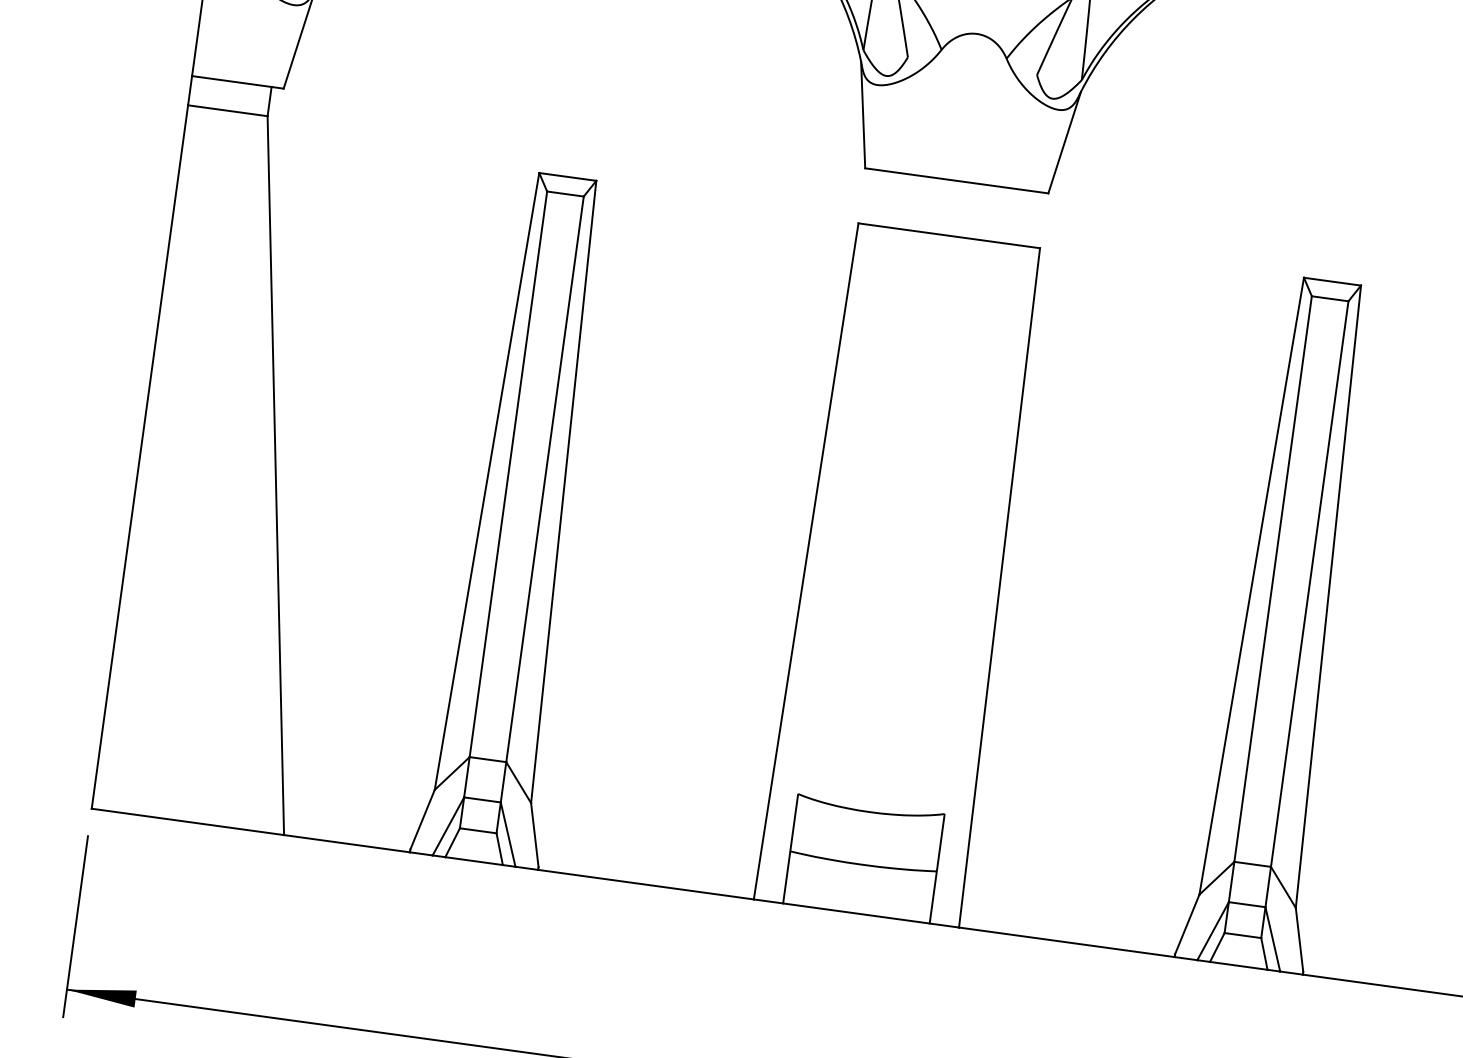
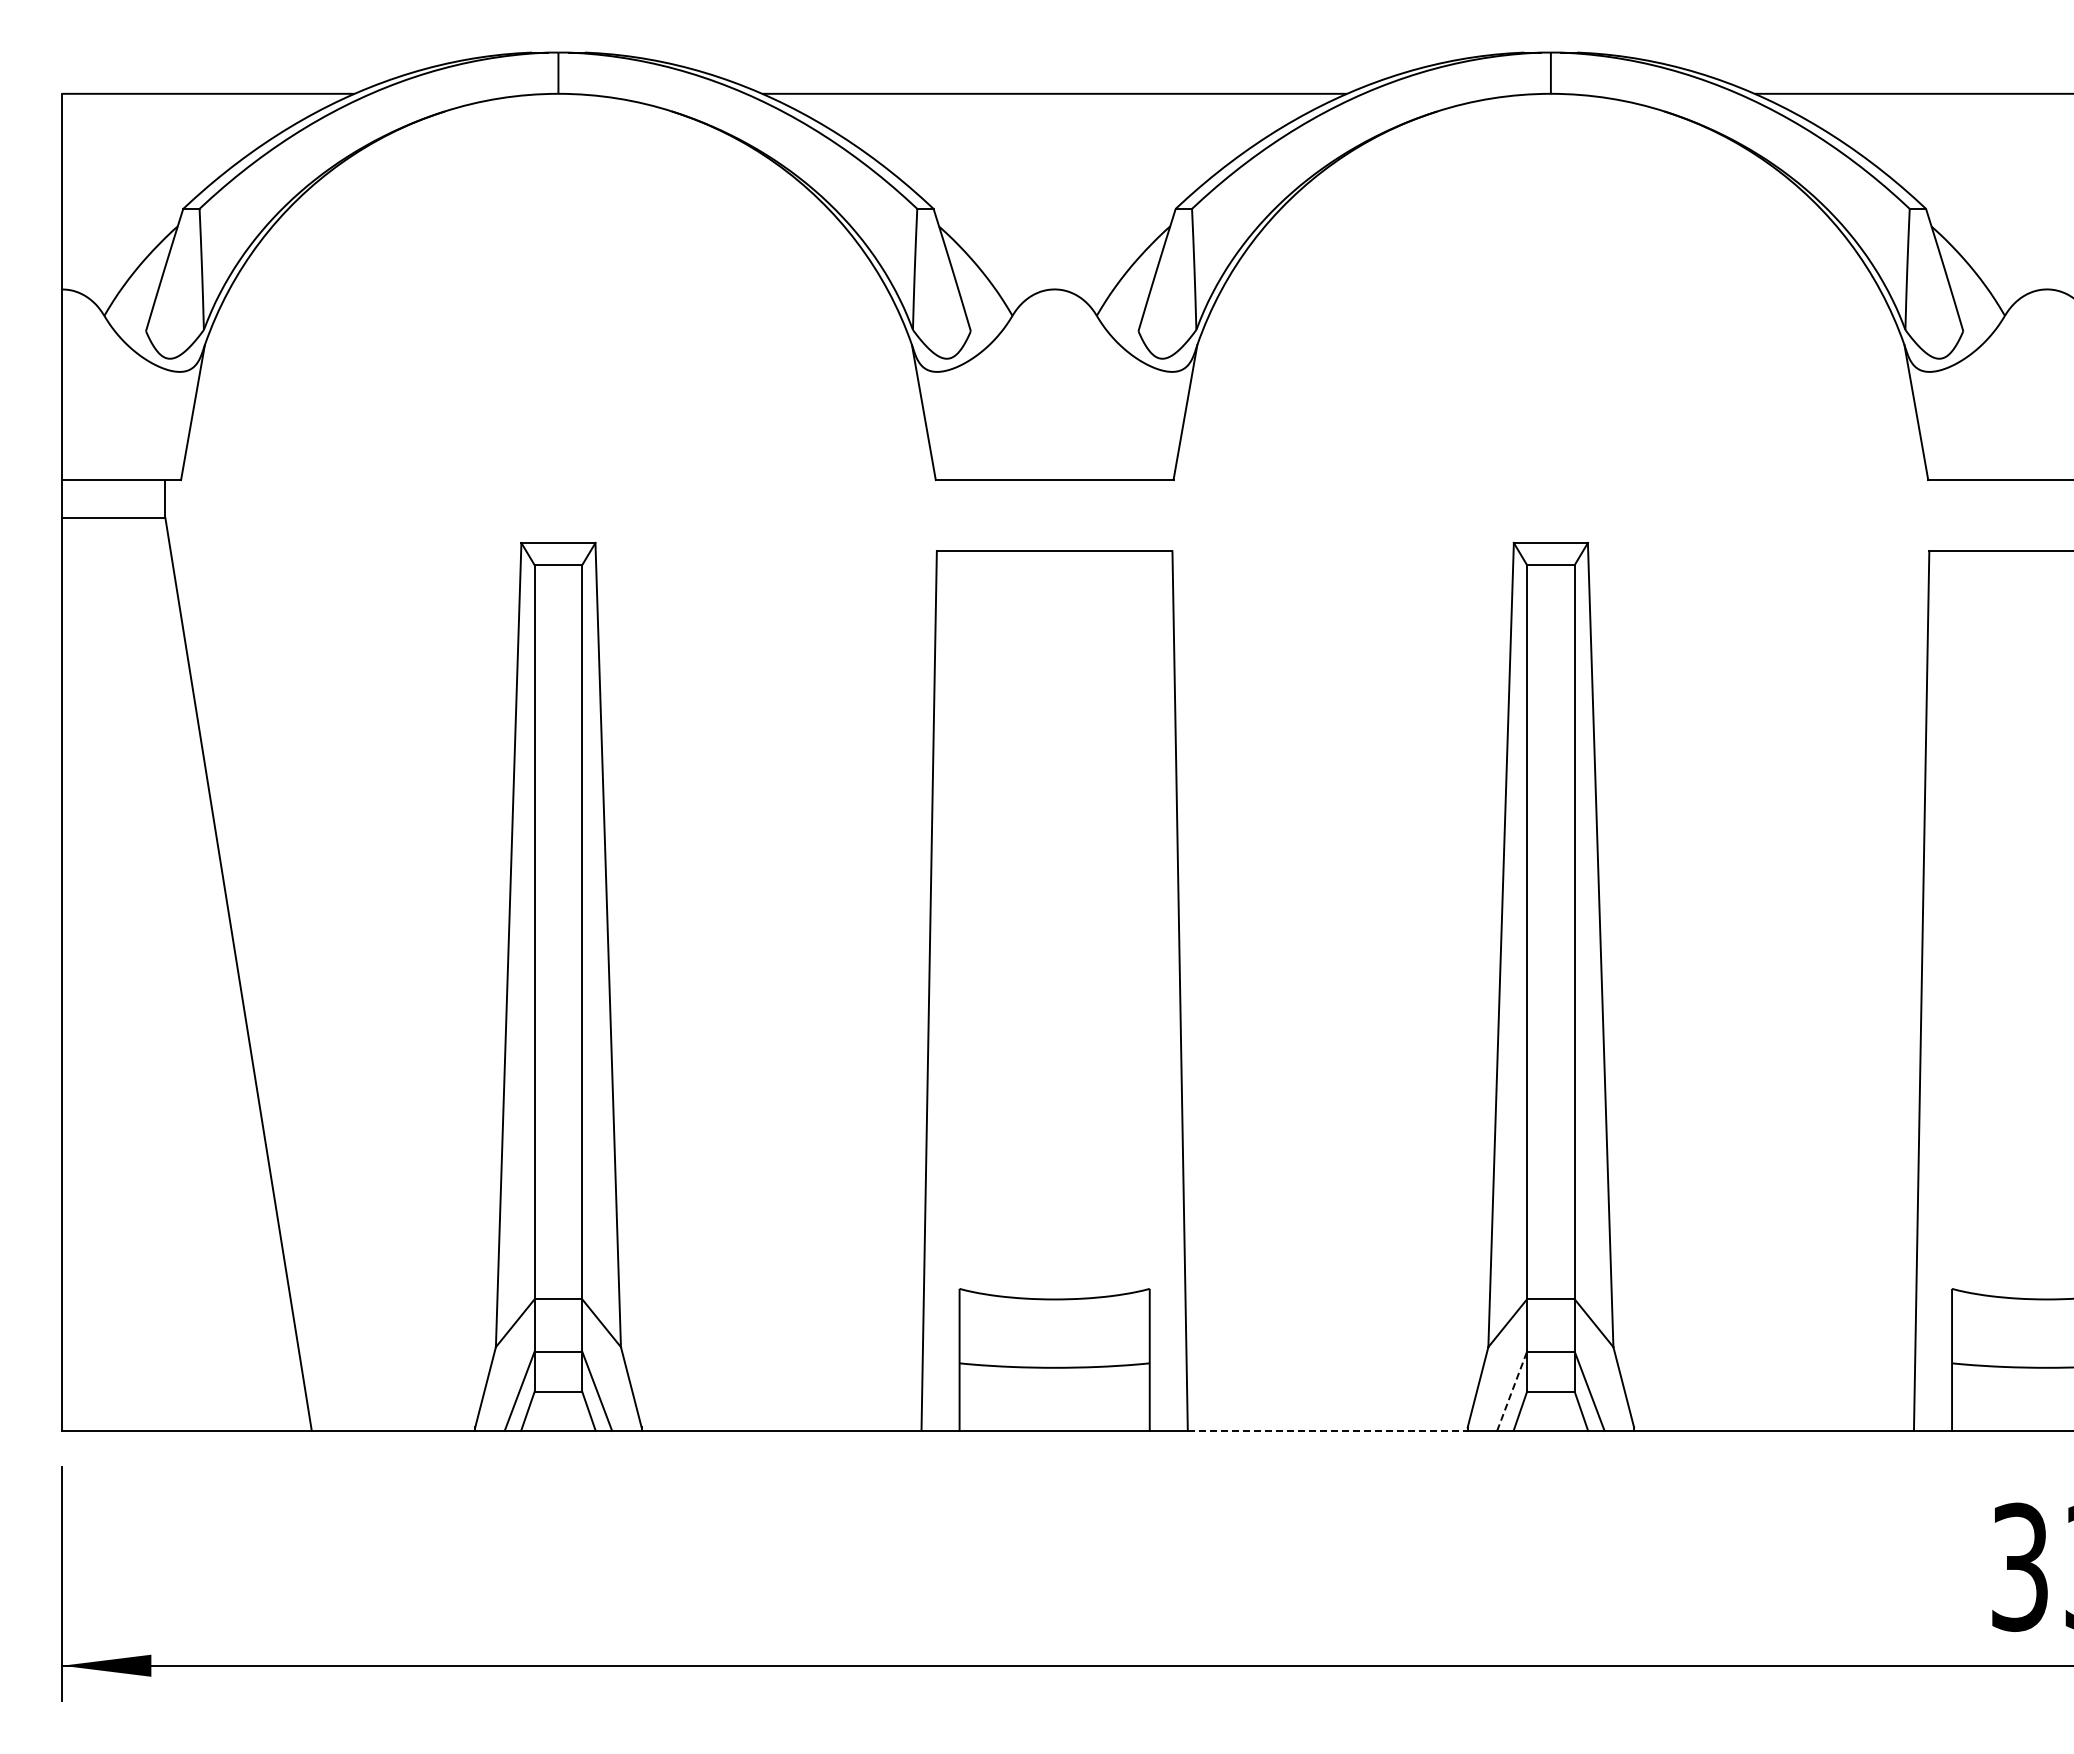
line: (1213, 930) -> (1512, 1390), solid -> dashed
line: (1066, 941) -> (1327, 1430), solid -> dashed

